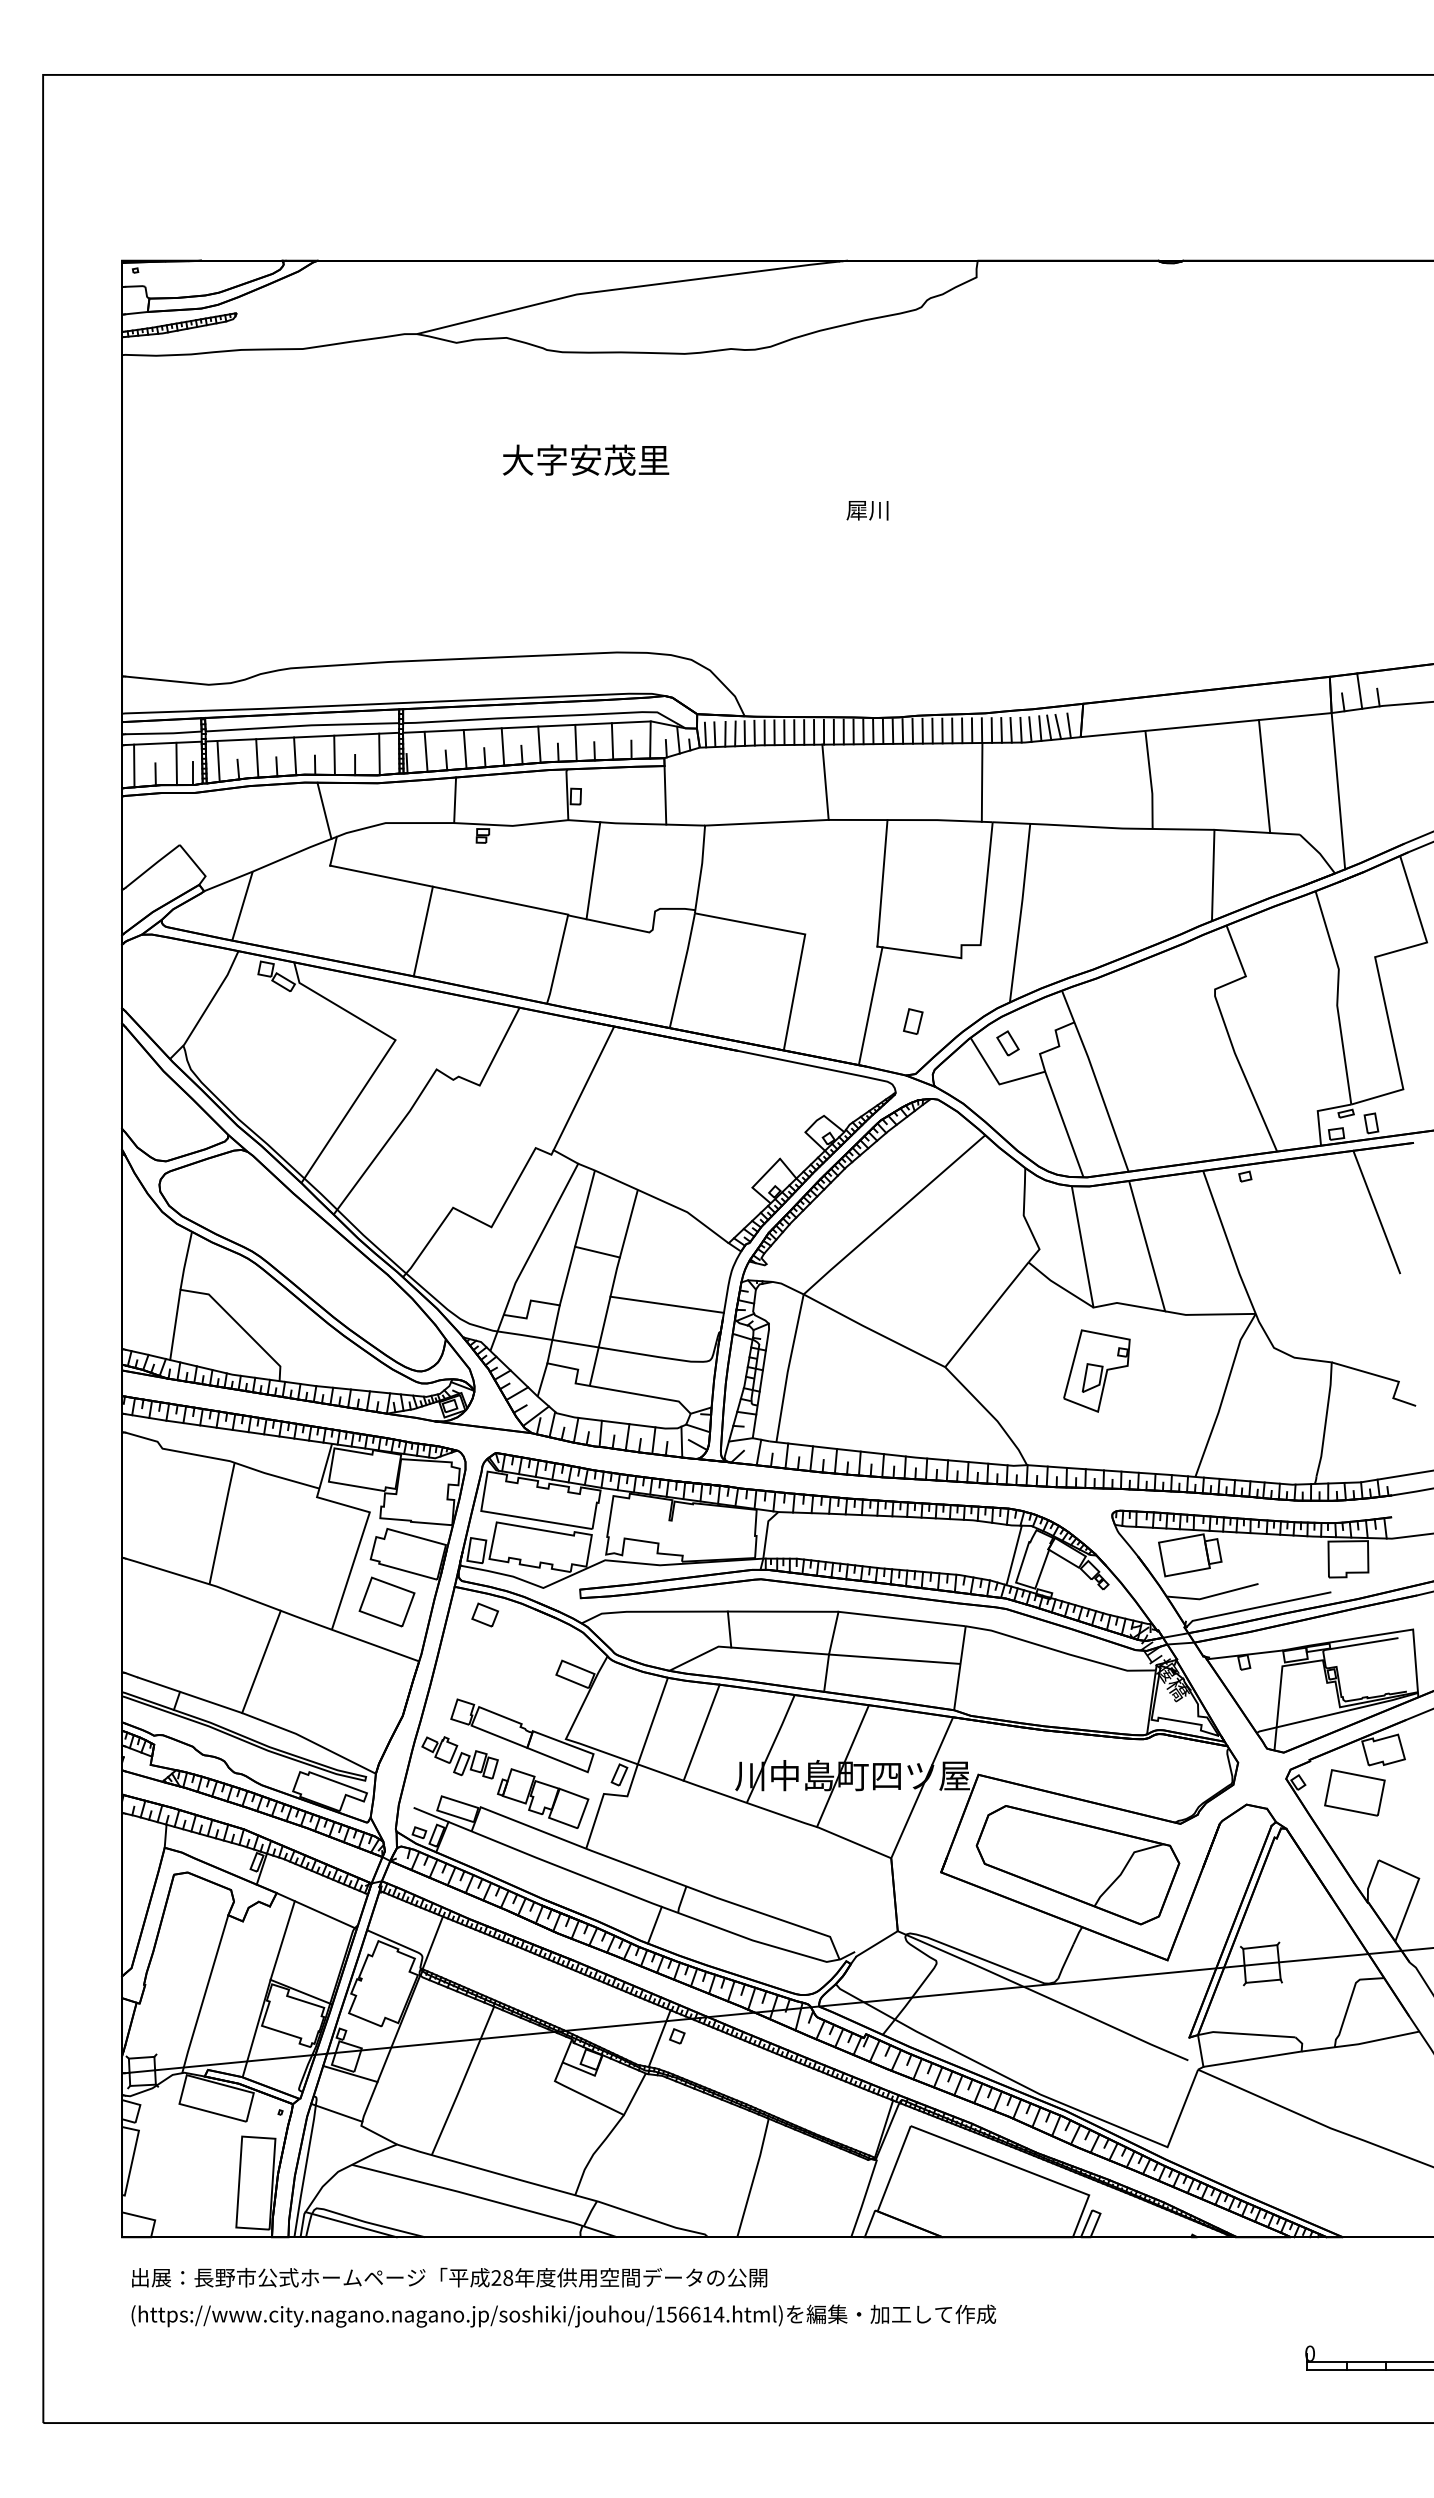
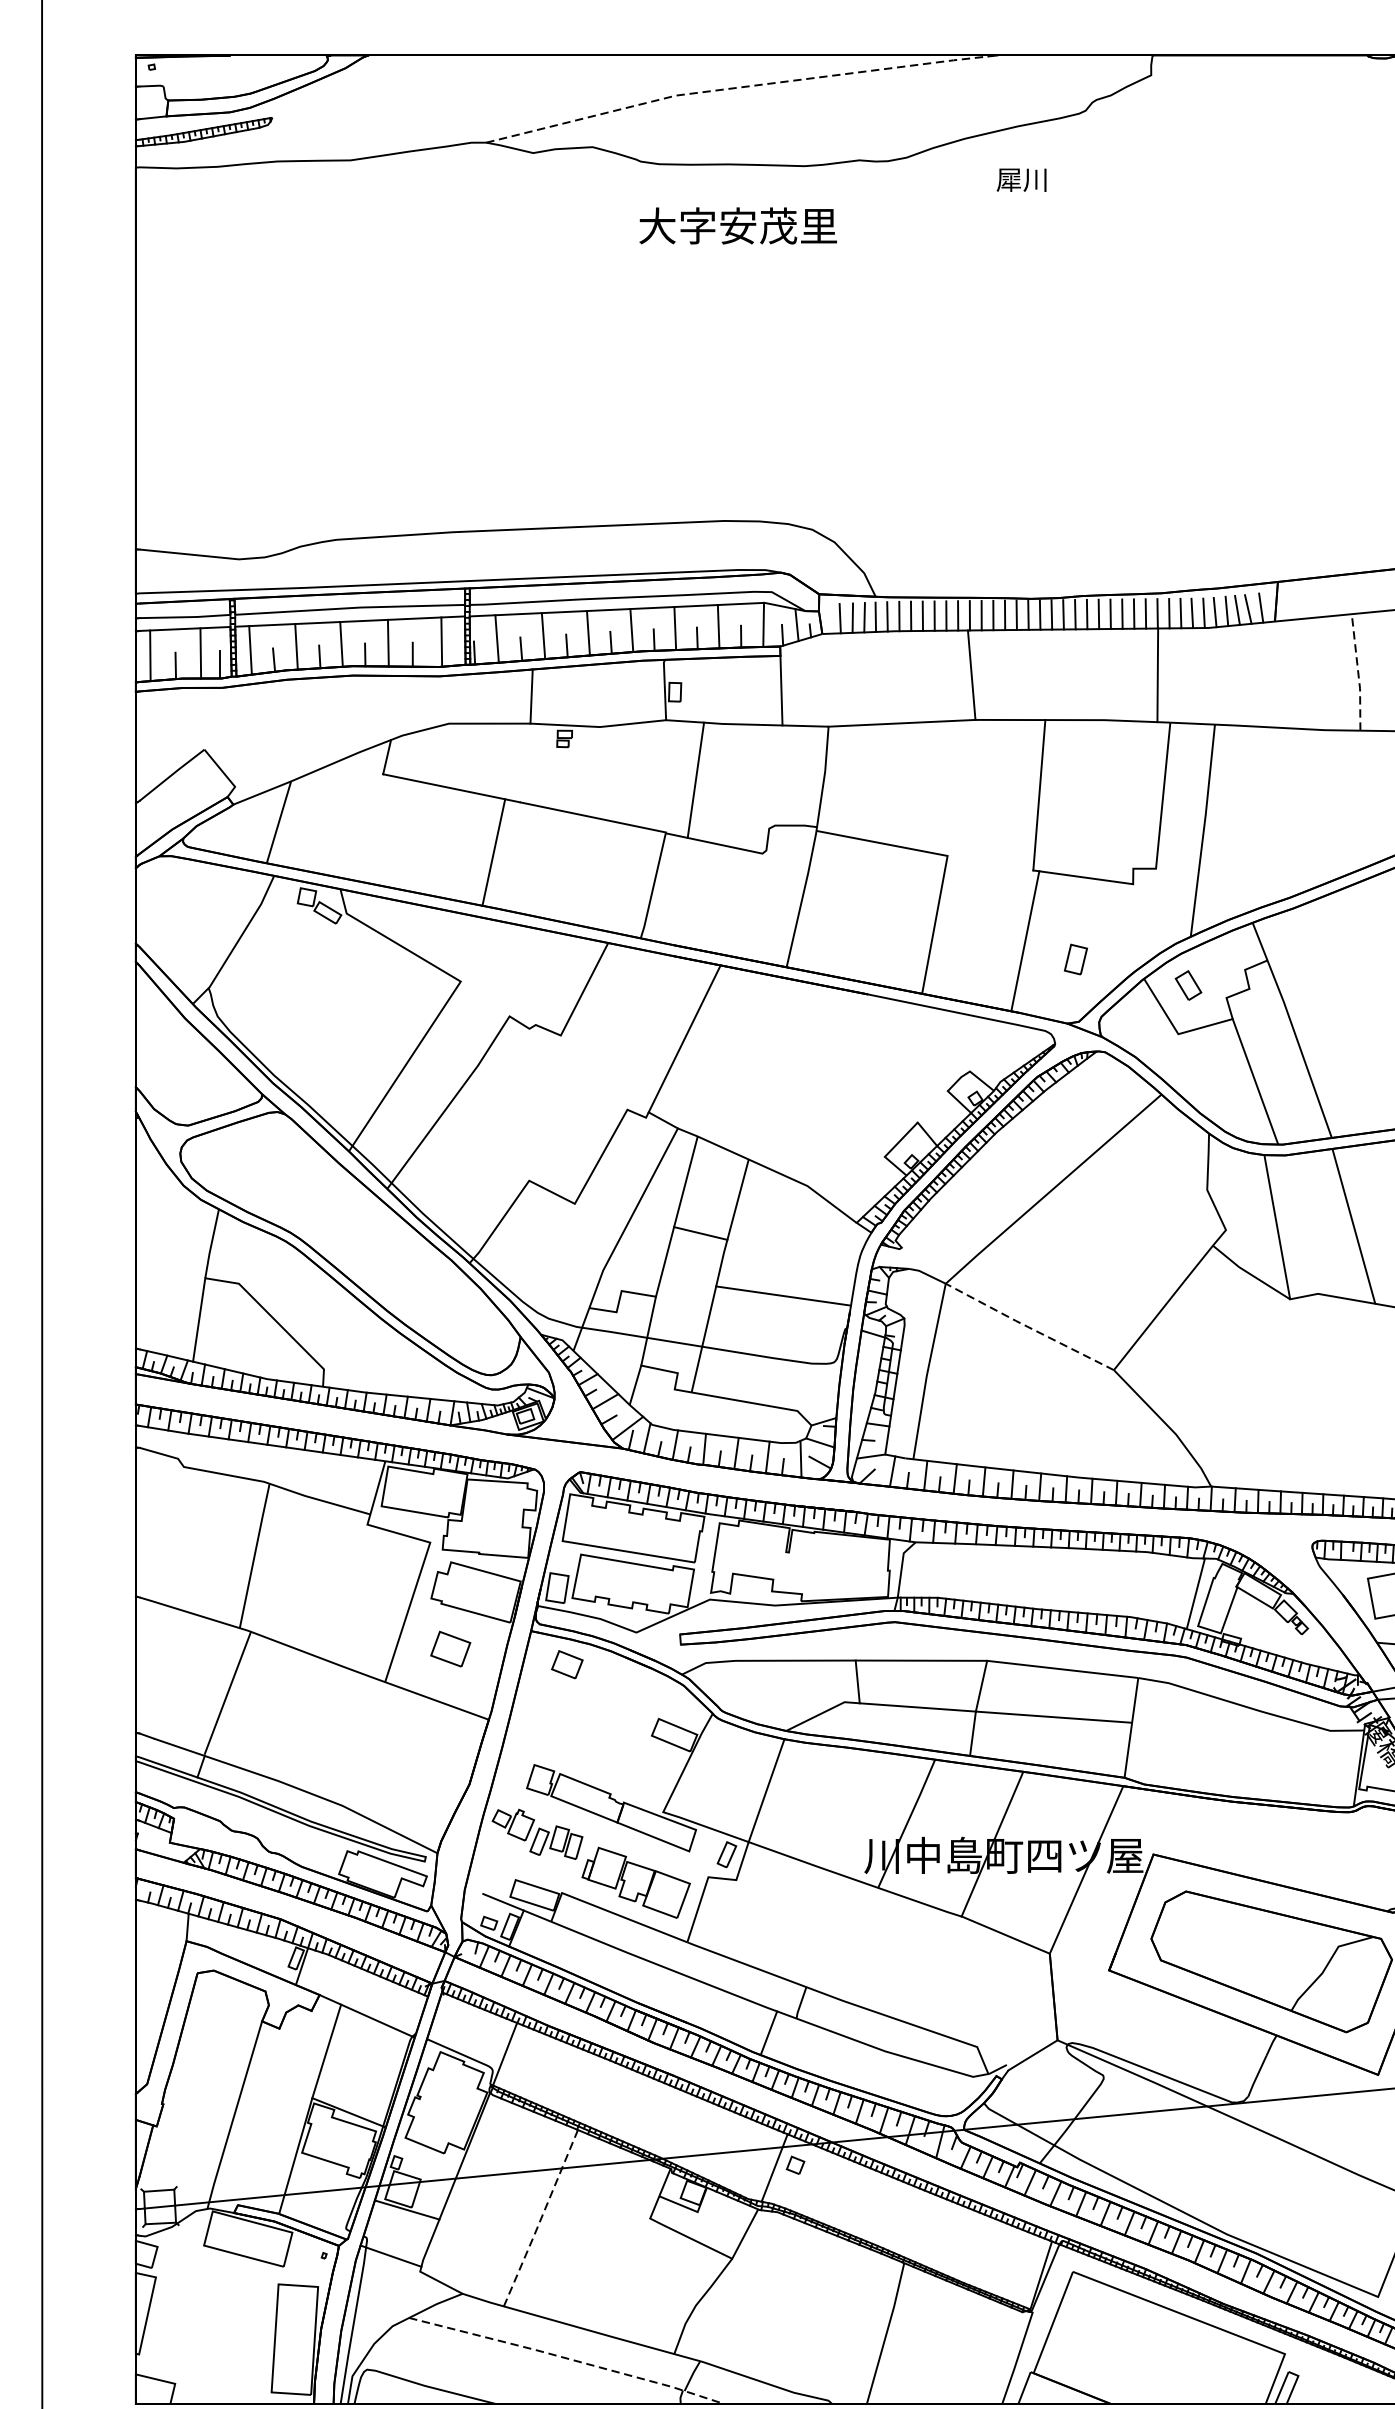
line: (627, 288) -> (736, 88), solid -> dashed
text: (586, 459) -> (738, 225), moved
text: (867, 510) -> (1021, 179), moved
line: (705, 734) -> (829, 618), removed
line: (1150, 780) -> (1357, 673), solid -> dashed
line: (324, 810) -> (376, 708), removed
line: (873, 1331) -> (1028, 1327), solid -> dashed
part: (1096, 1370) -> (1293, 1374), removed
part: (386, 1601) -> (450, 1648), size x0.6
line: (261, 1661) -> (227, 1692), moved
line: (701, 1732) -> (824, 1804), removed
line: (463, 2081) -> (541, 2218), solid -> dashed
line: (485, 2199) -> (567, 2359), solid -> dashed
line: (350, 2224) -> (407, 2388), removed

